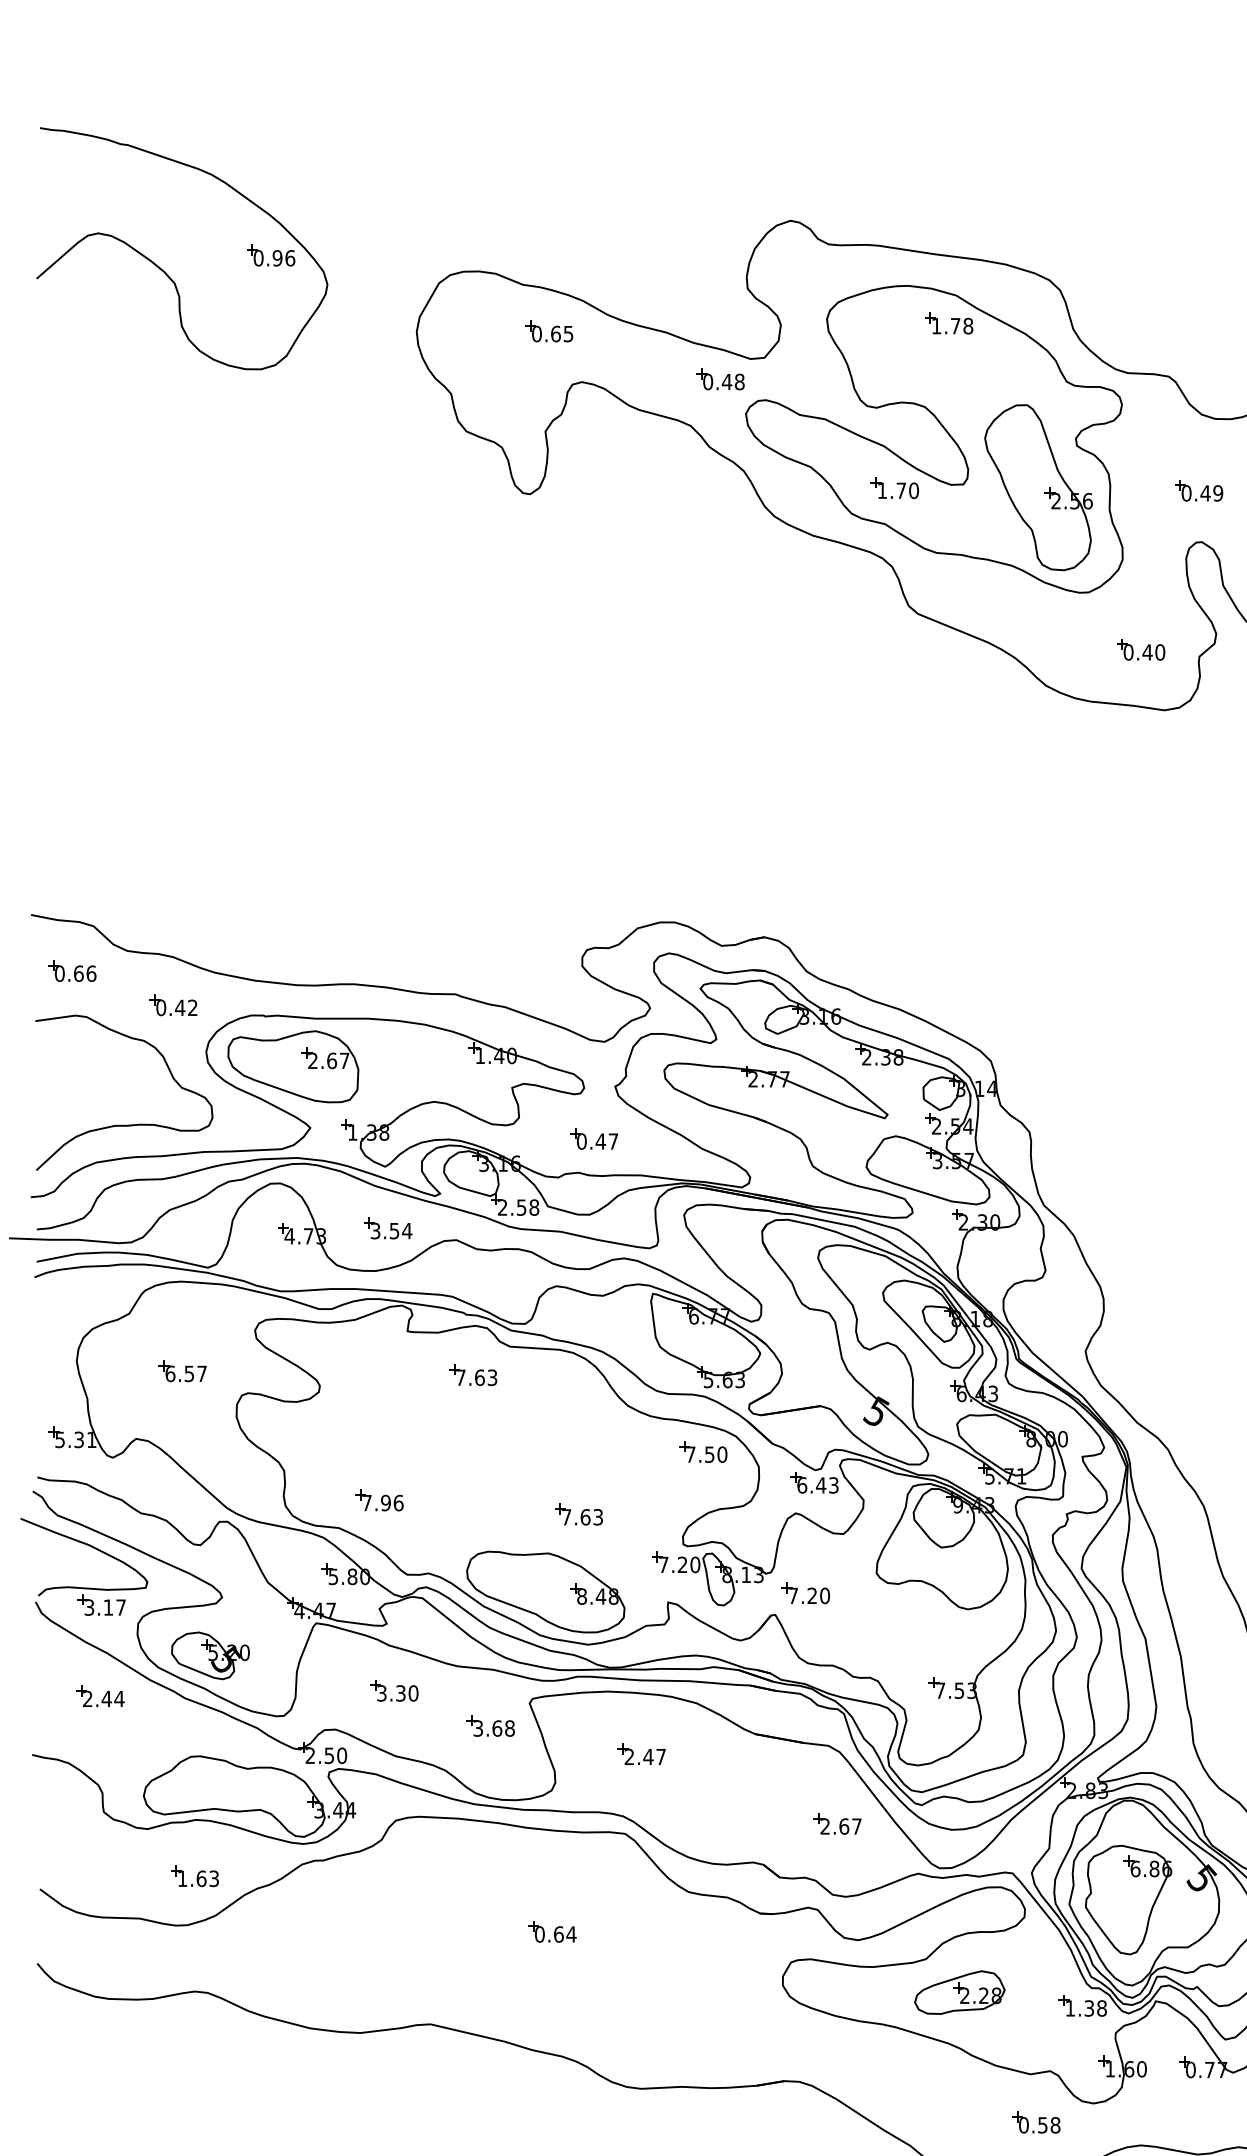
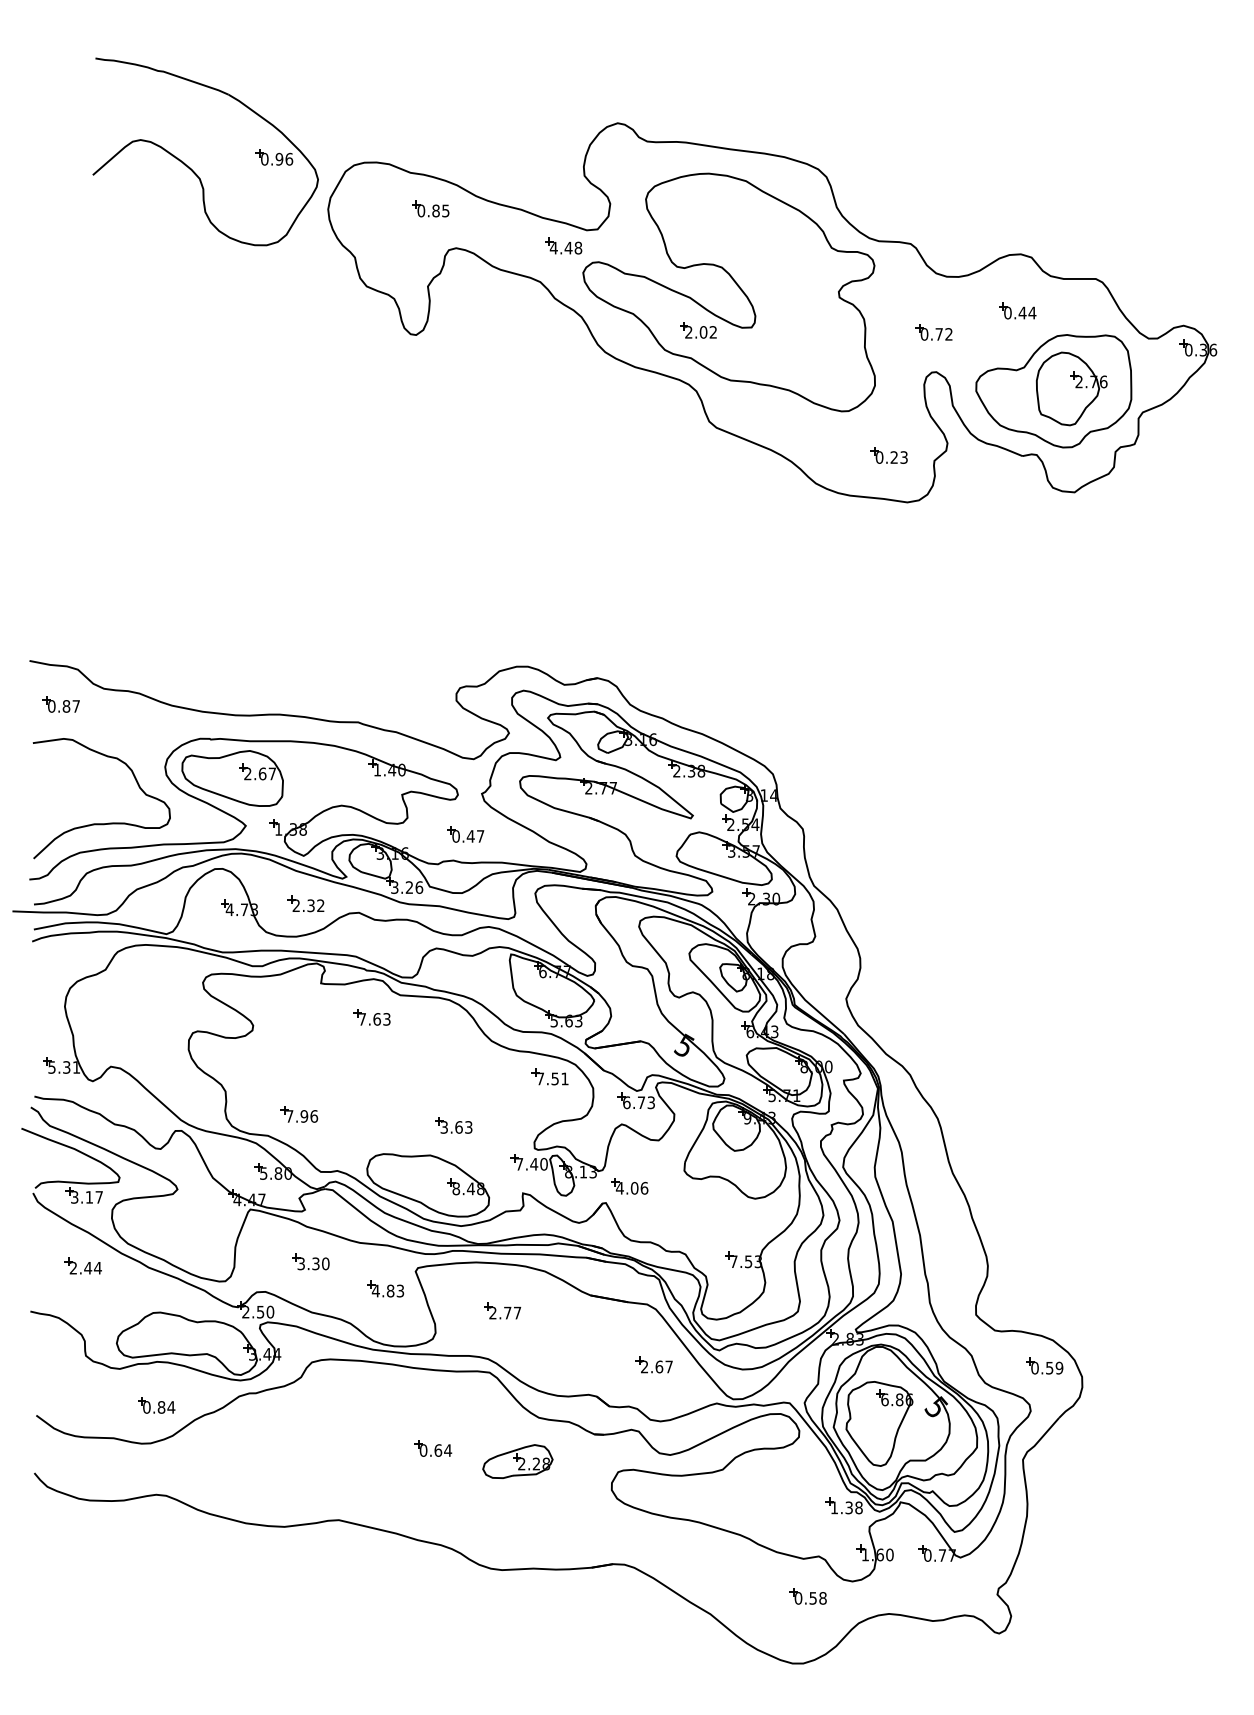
part: (161, 267) -> (189, 166), moved
part: (949, 323) -> (740, 202), removed
text: (555, 333) -> (435, 210), 0.65 -> 0.85
text: (707, 381) -> (553, 247), 0.48 -> 4.48
part: (1038, 487) -> (809, 329), removed
text: (898, 490) -> (701, 332), 1.70 -> 2.02
text: (1211, 493) -> (943, 334), 0.49 -> 0.72
text: (1153, 652) -> (898, 457), 0.40 -> 0.23
text: (85, 973) -> (71, 706), 0.66 -> 0.87
part: (173, 1004) -> (139, 730), removed
text: (519, 1207) -> (407, 887), 2.58 -> 3.26
text: (391, 1230) -> (308, 905), 3.54 -> 2.32
part: (182, 1371) -> (146, 1014), removed
text: (721, 1454) -> (564, 1078), 7.50 -> 7.51
text: (821, 1485) -> (641, 1102), 6.43 -> 6.73
text: (565, 1517) -> (443, 1127), 7.63 -> 3.63
text: (683, 1563) -> (534, 1163), 7.20 -> 7.40
text: (808, 1596) -> (631, 1188), 7.20 -> 4.06
part: (209, 1655) -> (167, 1234), removed
text: (493, 1727) -> (387, 1290), 3.68 -> 4.83
text: (648, 1756) -> (507, 1312), 2.47 -> 2.77
text: (198, 1878) -> (159, 1407), 1.63 -> 0.84
part: (959, 1992) -> (517, 1461), moved

